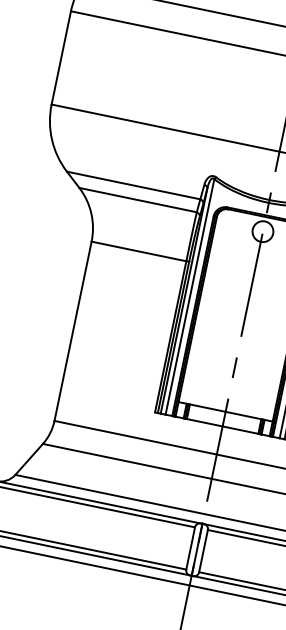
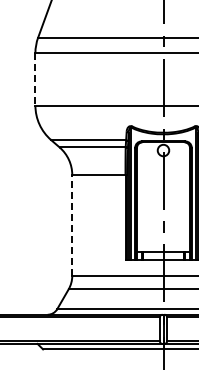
line: (61, 58) -> (35, 79), solid -> dashed
line: (73, 329) -> (72, 224), solid -> dashed

